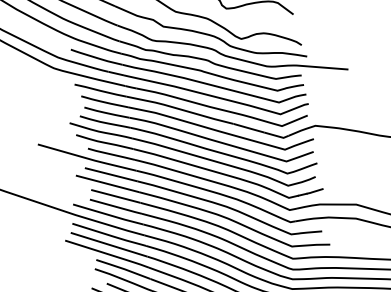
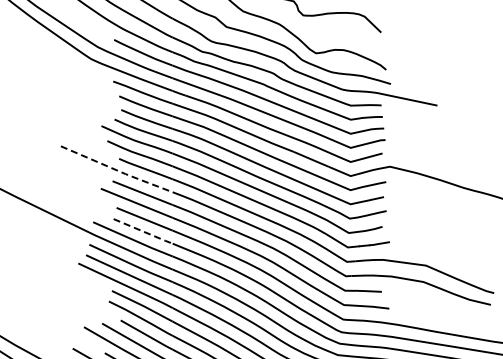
line: (88, 158) -> (118, 170), solid -> dashed
line: (117, 206) -> (144, 231), solid -> dashed

